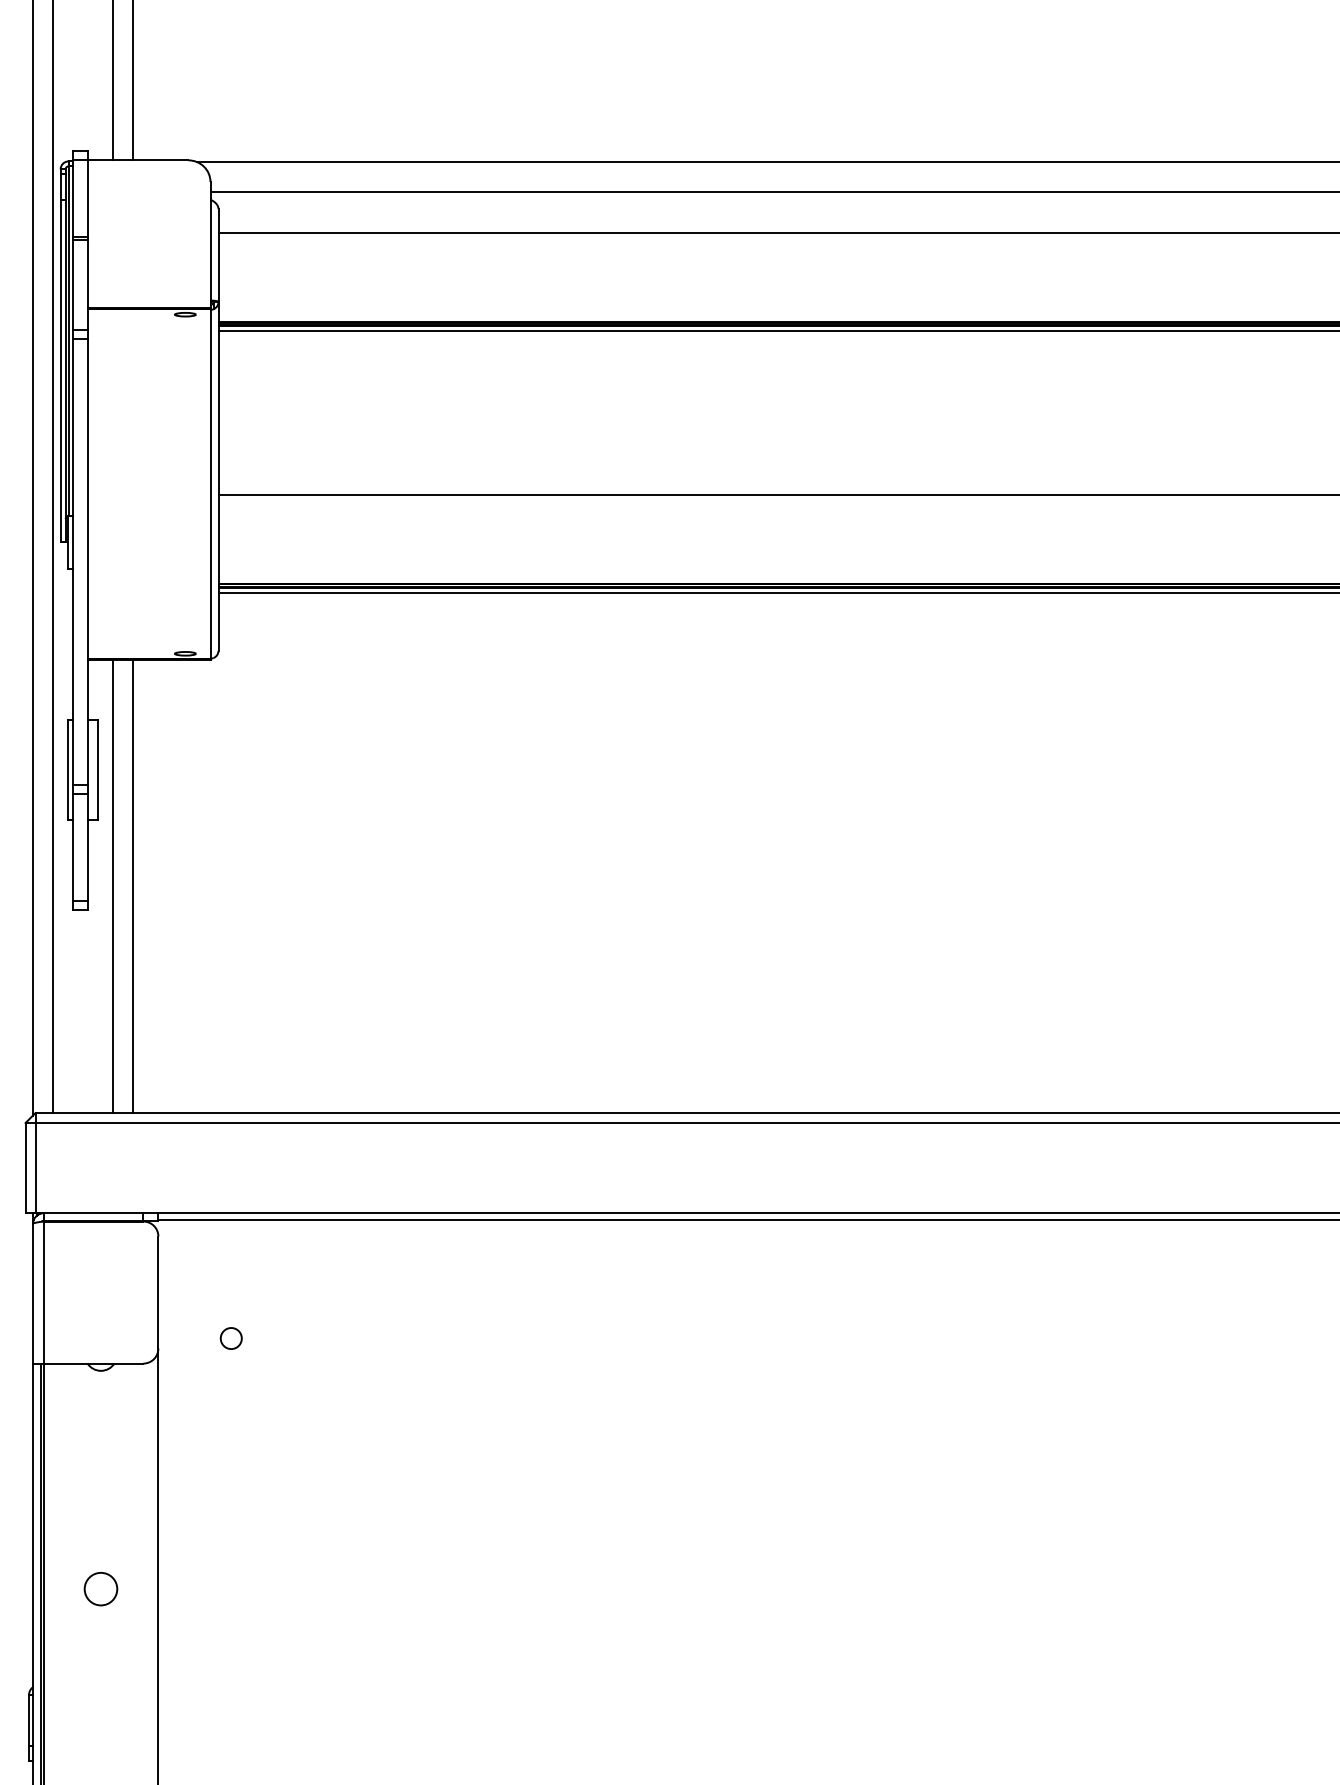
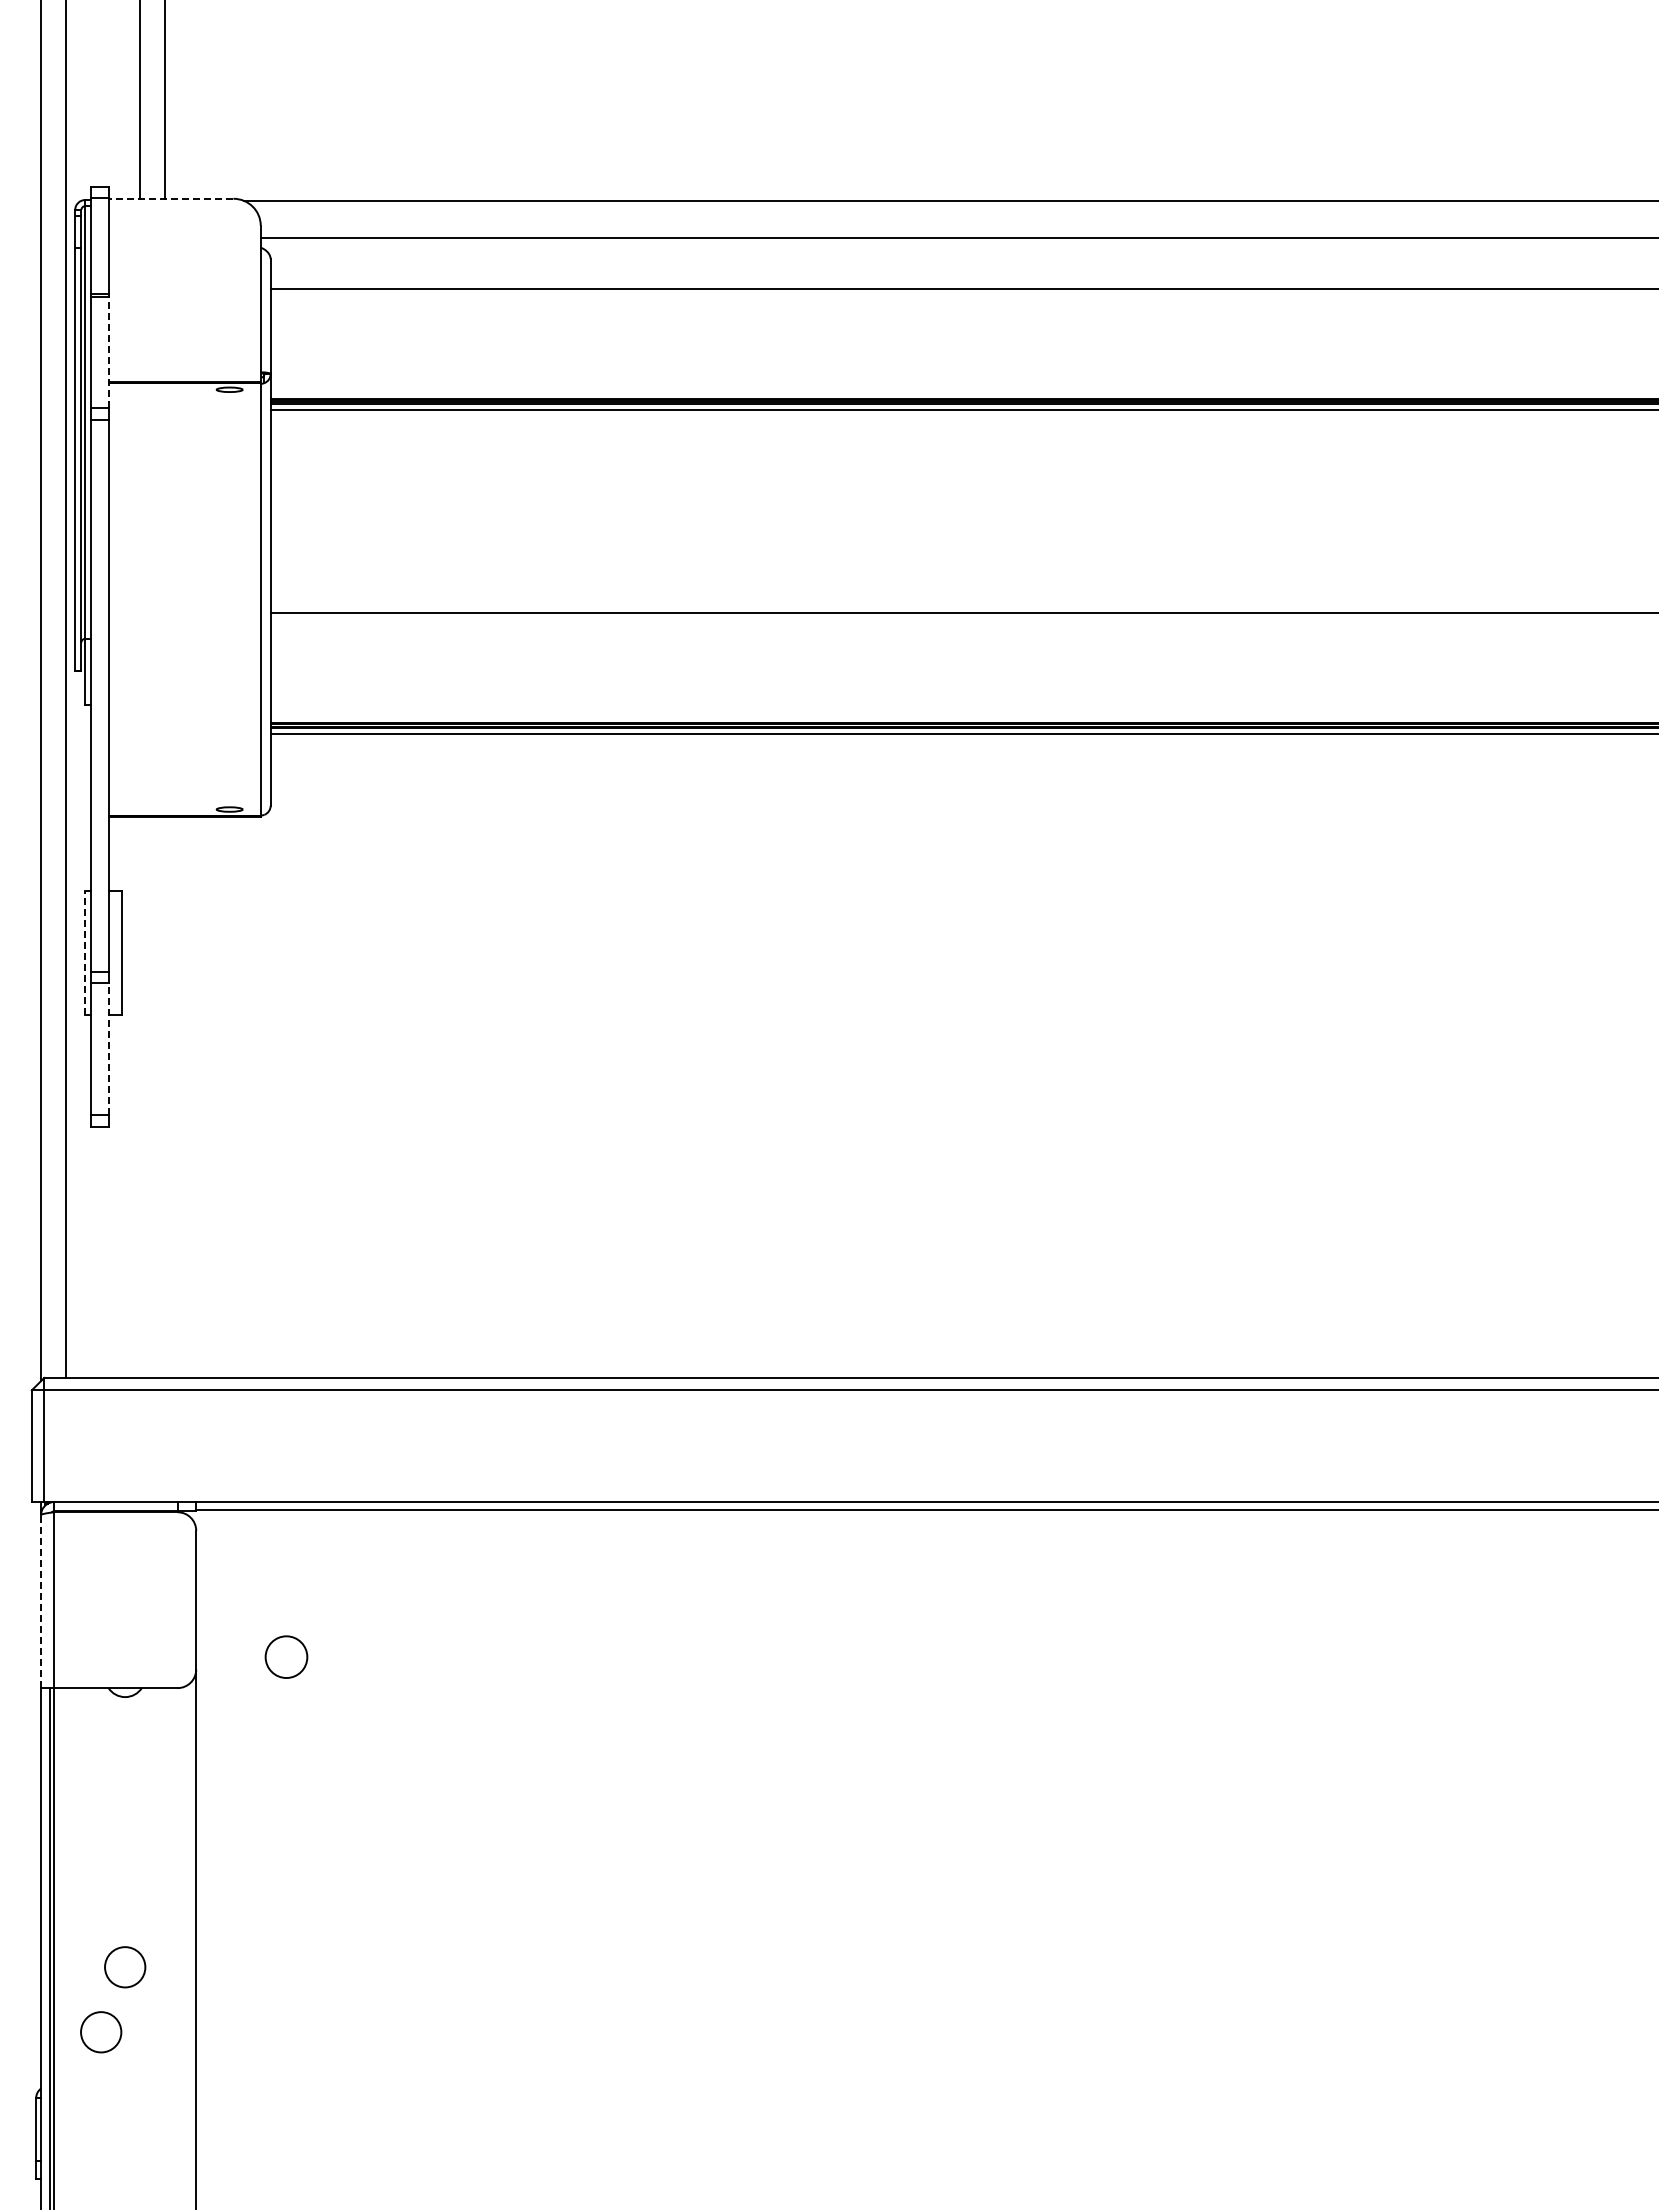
line: (137, 160) -> (170, 198), solid -> dashed
line: (88, 284) -> (109, 352), solid -> dashed
line: (68, 769) -> (84, 952), solid -> dashed
line: (88, 847) -> (109, 1049), solid -> dashed
line: (113, 886) -> (140, 1097), removed
line: (133, 886) -> (165, 1097), removed
line: (33, 1293) -> (41, 1601), solid -> dashed
circle: (231, 1338) -> (286, 1656), size x1.6
circle: (81, 1641) -> (101, 2032), added

